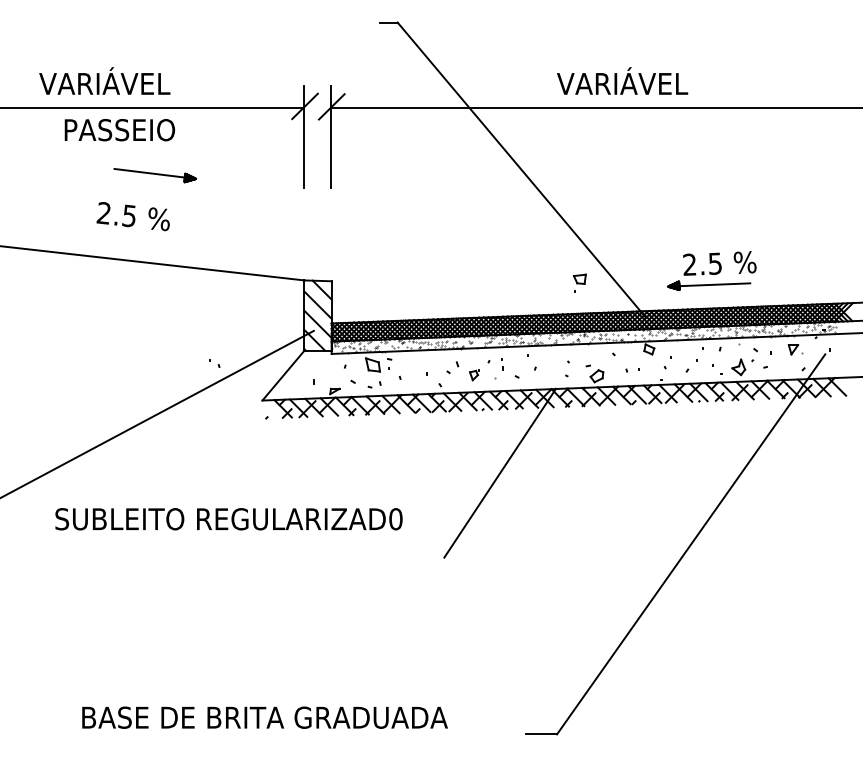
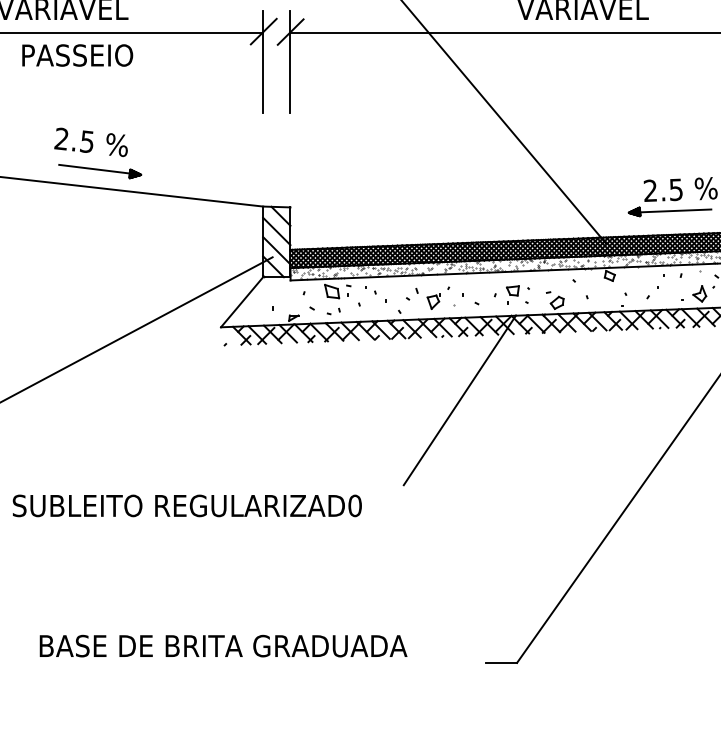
part: (154, 175) -> (99, 171), moved
part: (579, 282) -> (512, 294), moved
part: (214, 363) -> (370, 290), moved
part: (474, 375) -> (434, 302), size x1.43
text: (228, 519) -> (186, 506), moved

